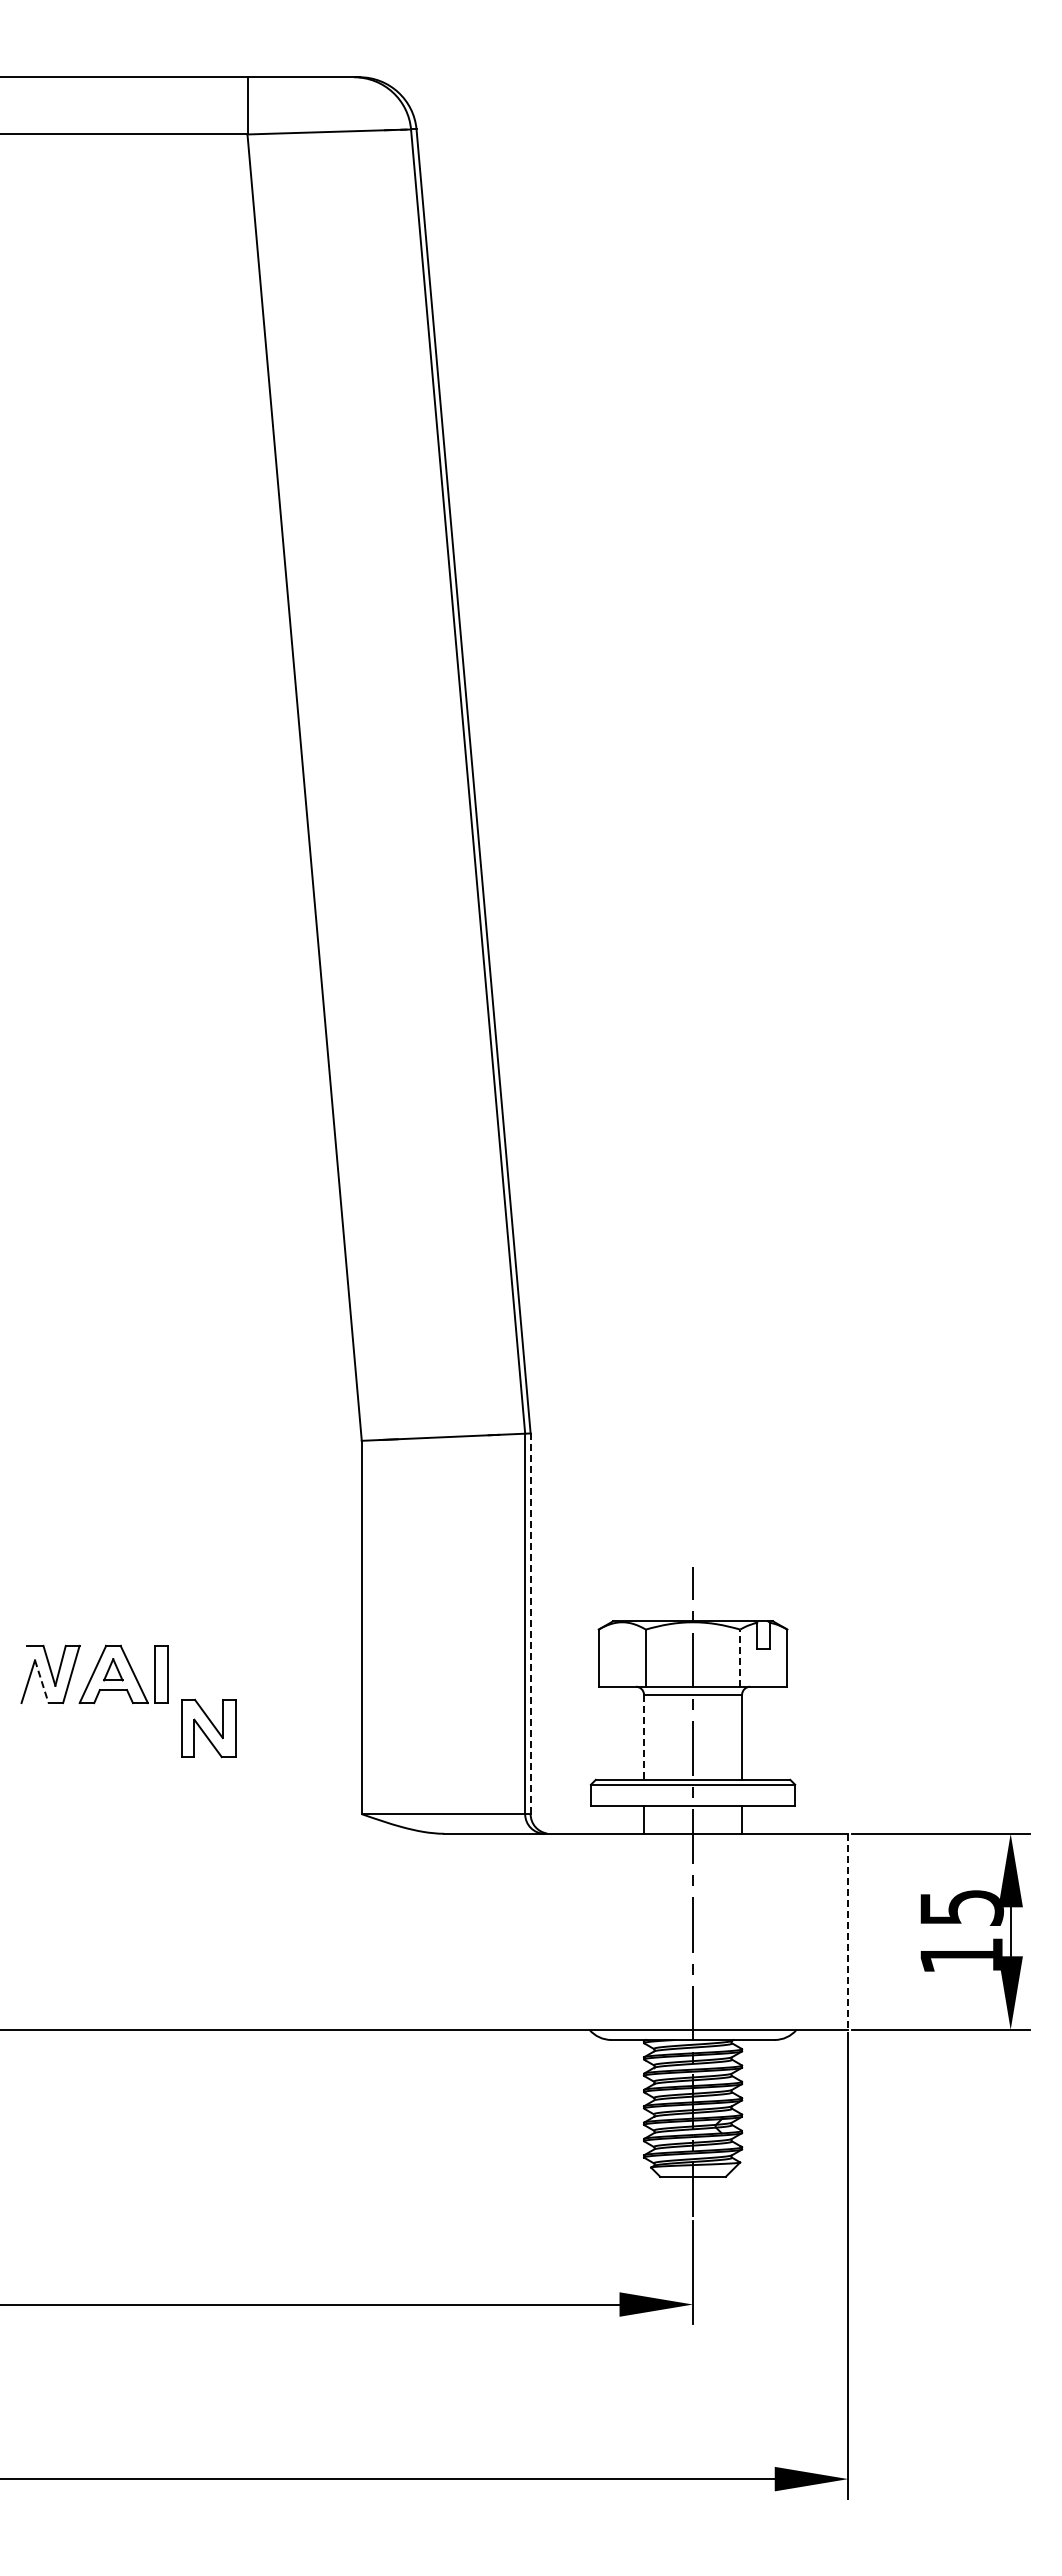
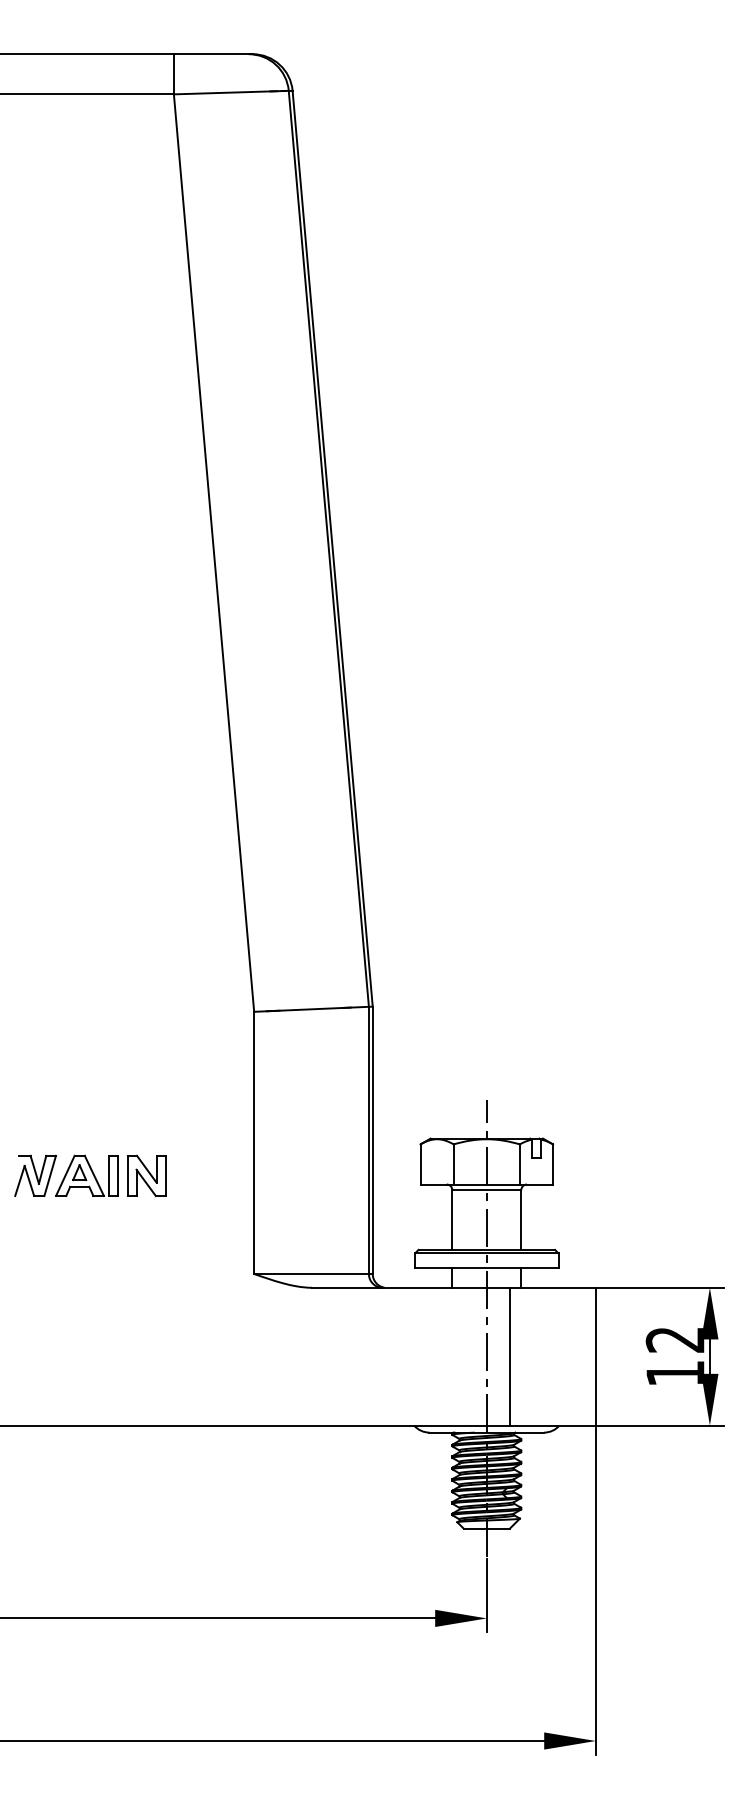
line: (530, 1624) -> (372, 1140), dashed -> solid
line: (740, 1658) -> (520, 1164), dashed -> solid
line: (41, 1682) -> (29, 1181), dashed -> solid
part: (208, 1728) -> (146, 1175), moved
line: (644, 1737) -> (452, 1220), dashed -> solid
text: (961, 1908) -> (675, 1340), 15 -> 12
line: (725, 1931) -> (509, 1356), added
line: (848, 1932) -> (595, 1357), dashed -> solid

